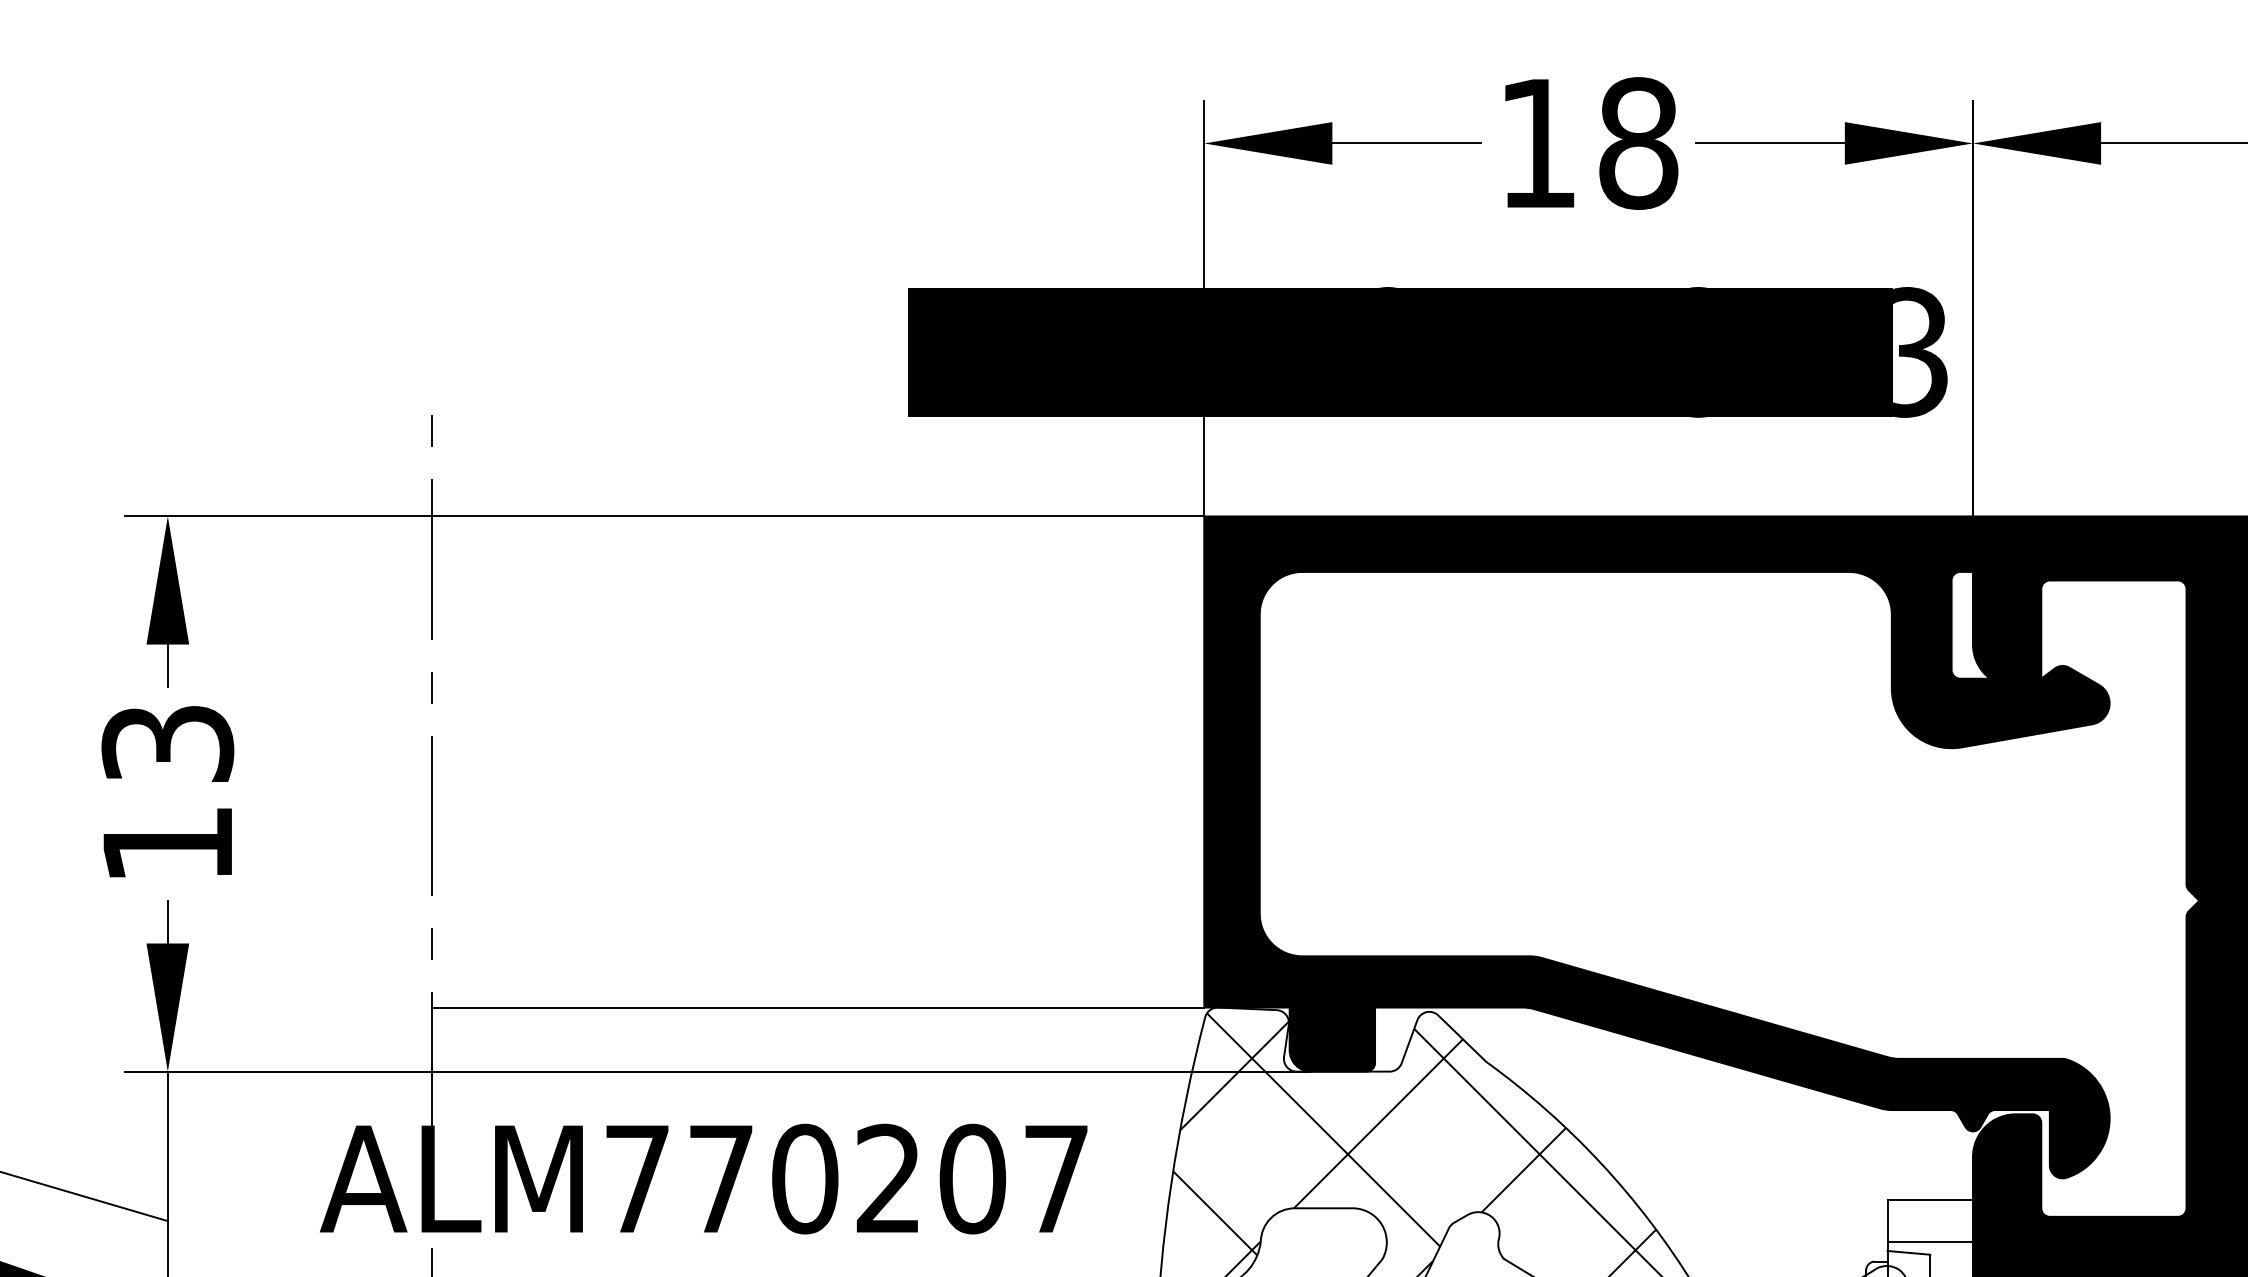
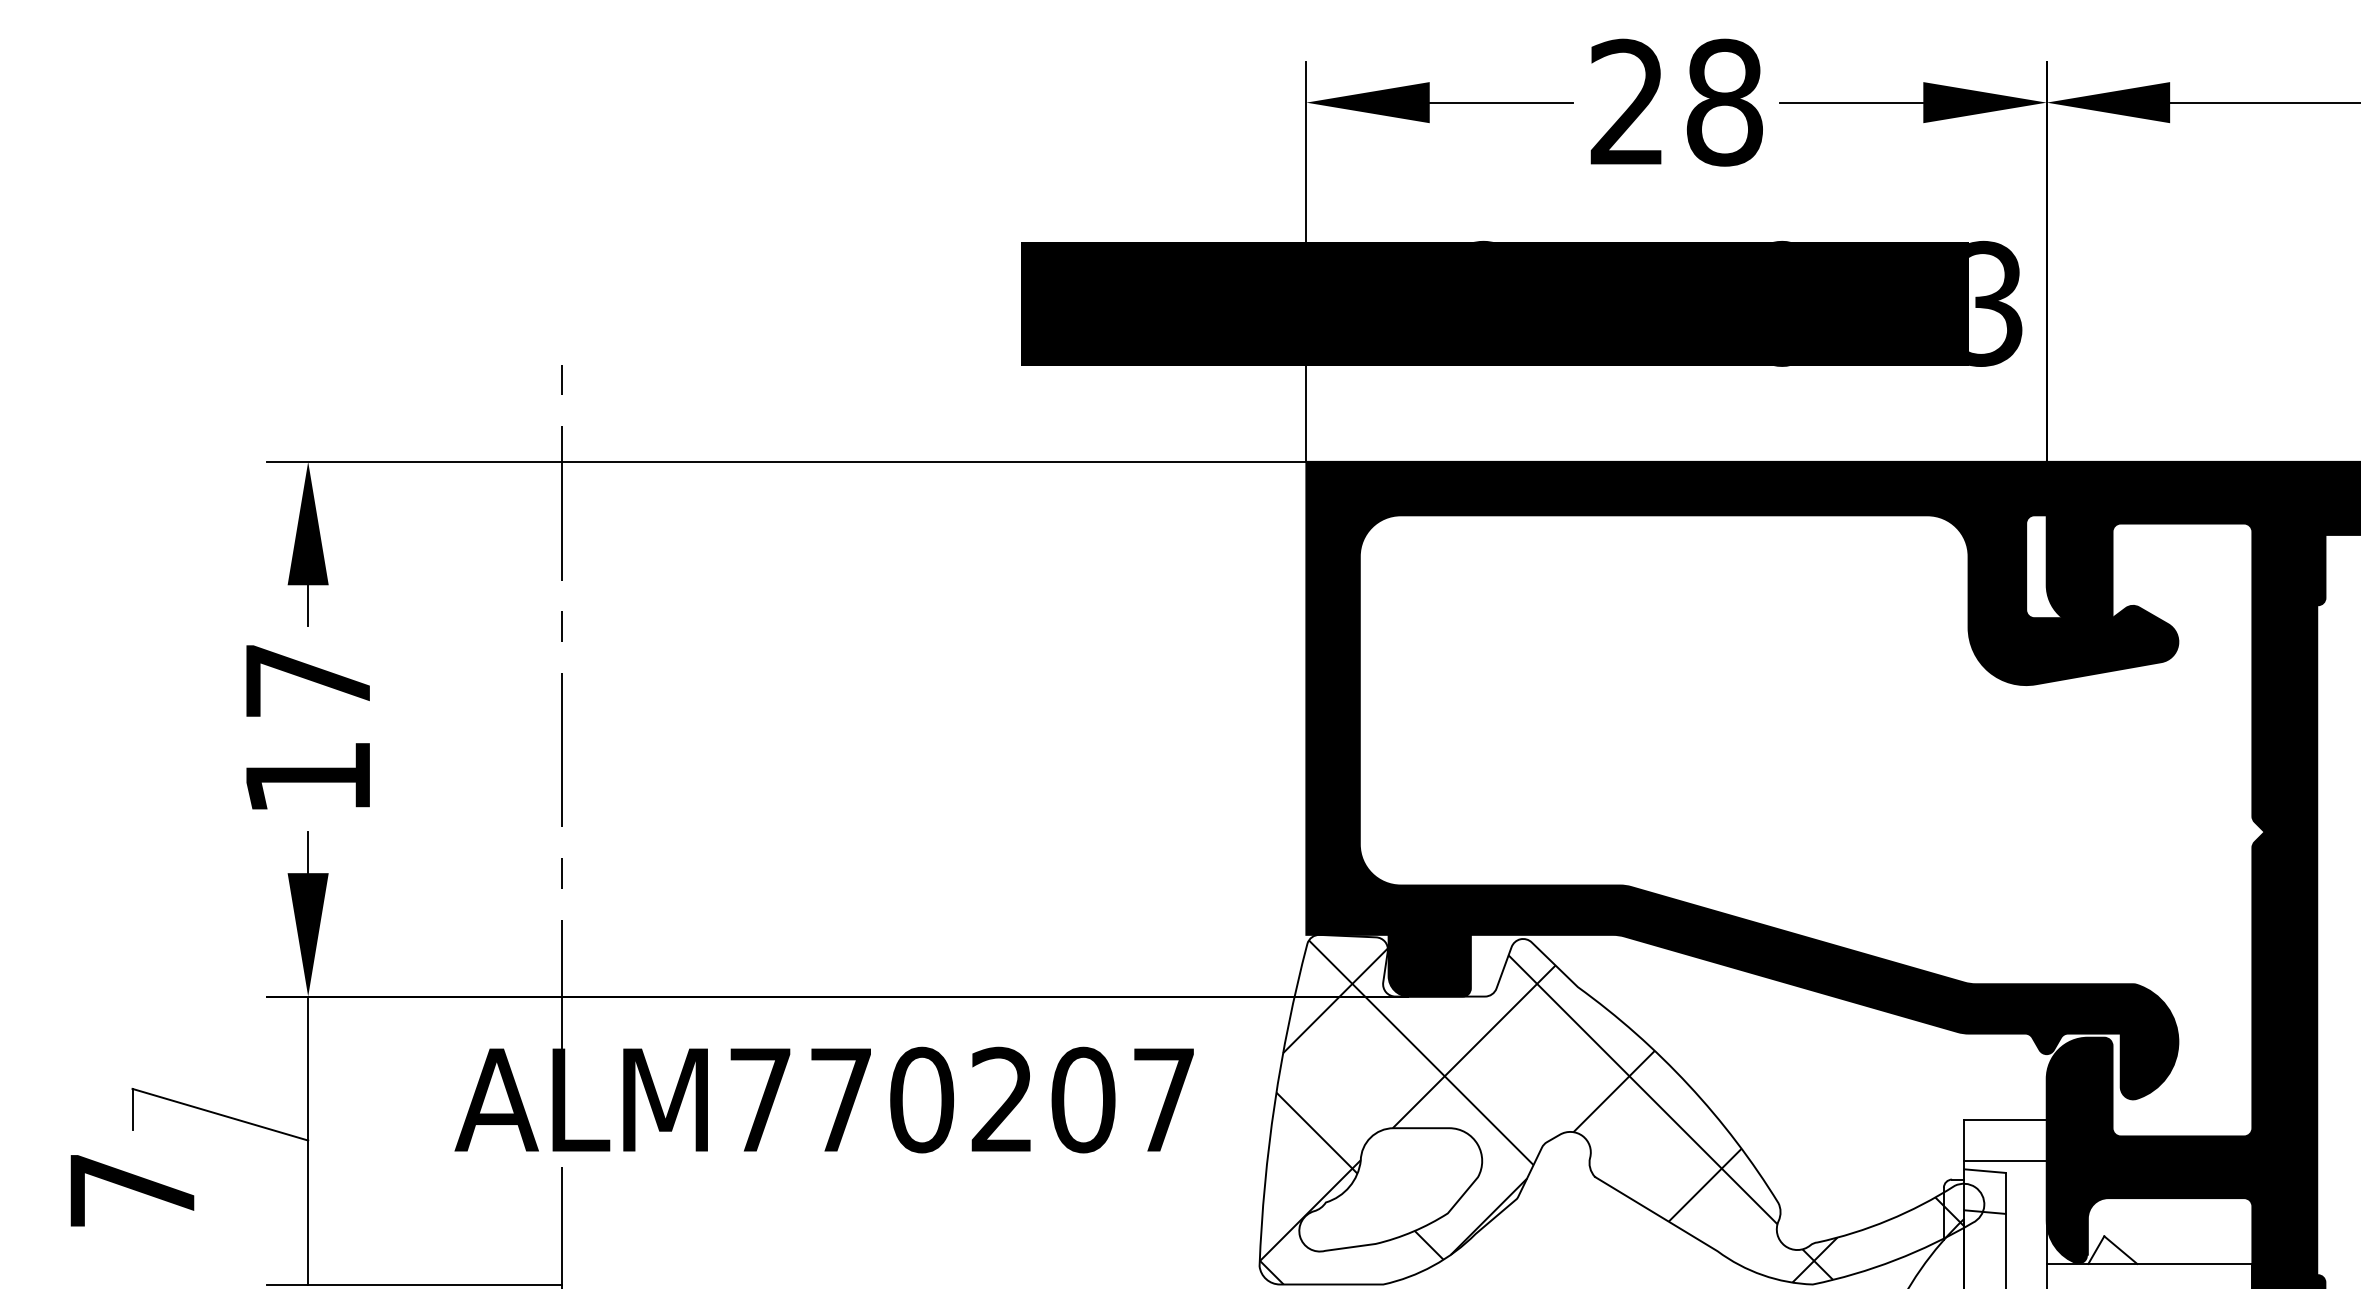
text: (1536, 142) -> (1626, 101), 18 -> 28
text: (168, 743) -> (308, 680), 13 -> 17
line: (818, 1007) -> (934, 934), removed

